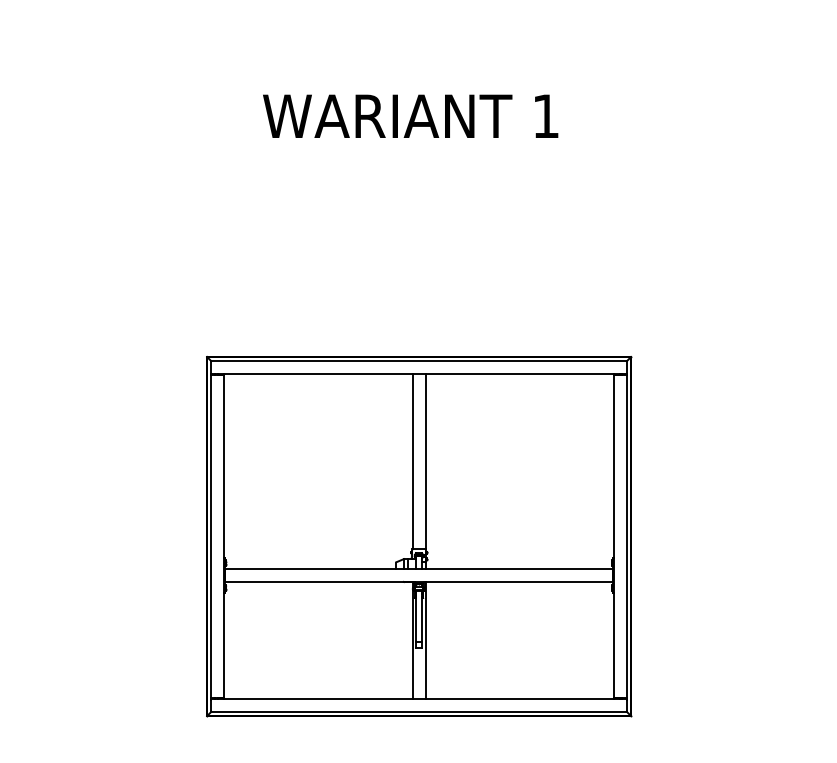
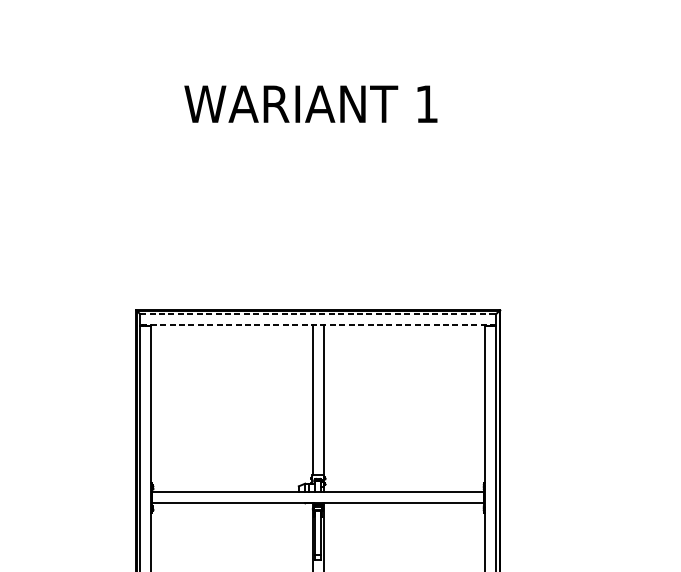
line: (419, 361) -> (318, 314), solid -> dashed
line: (419, 374) -> (318, 325), solid -> dashed

